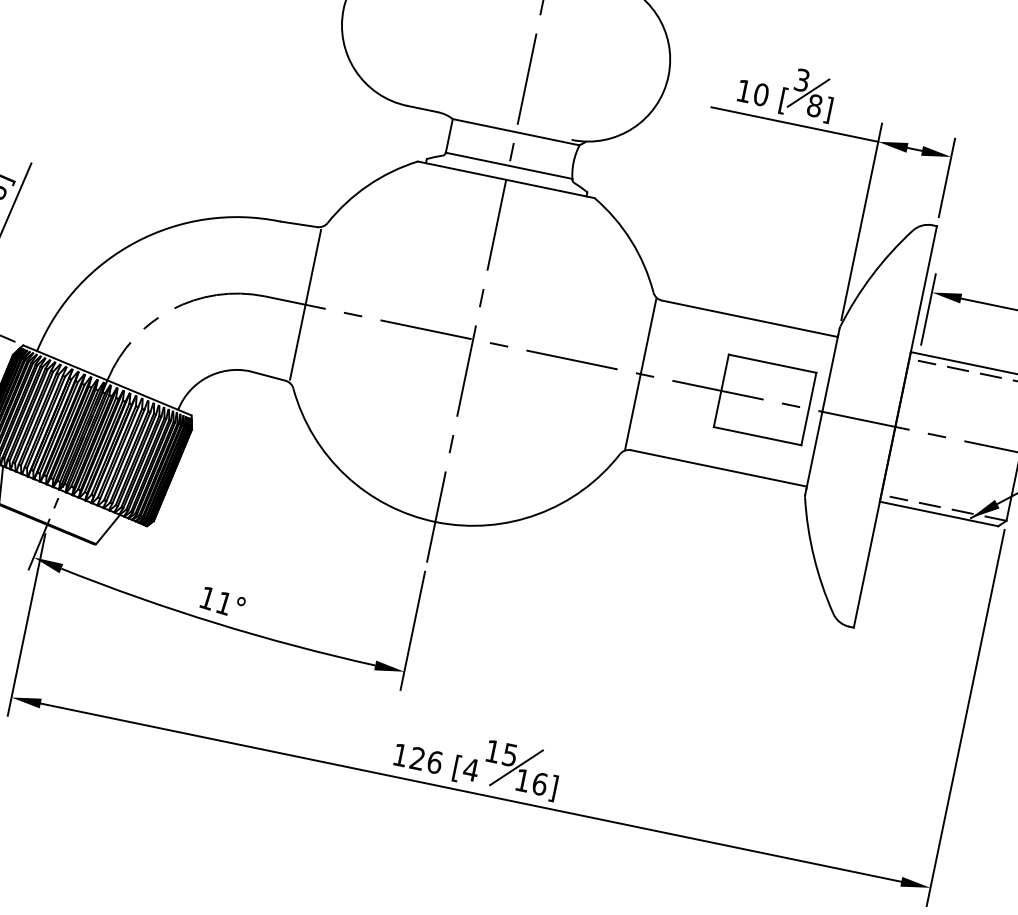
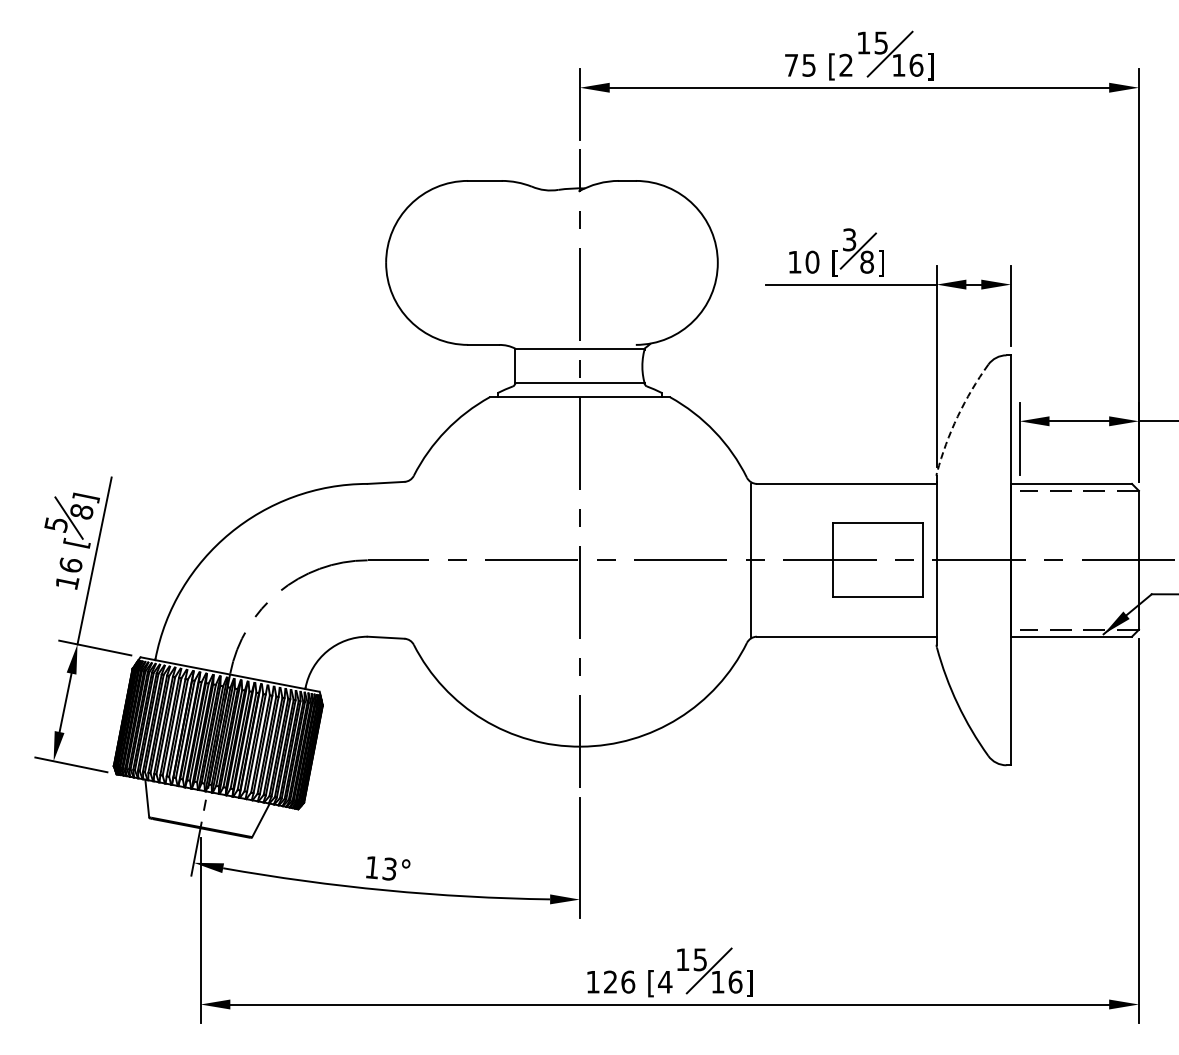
arc: (872, 275) -> (957, 416), solid -> dashed
line: (305, 303) -> (408, 559), removed
text: (224, 602) -> (389, 868), 11° -> 13°

